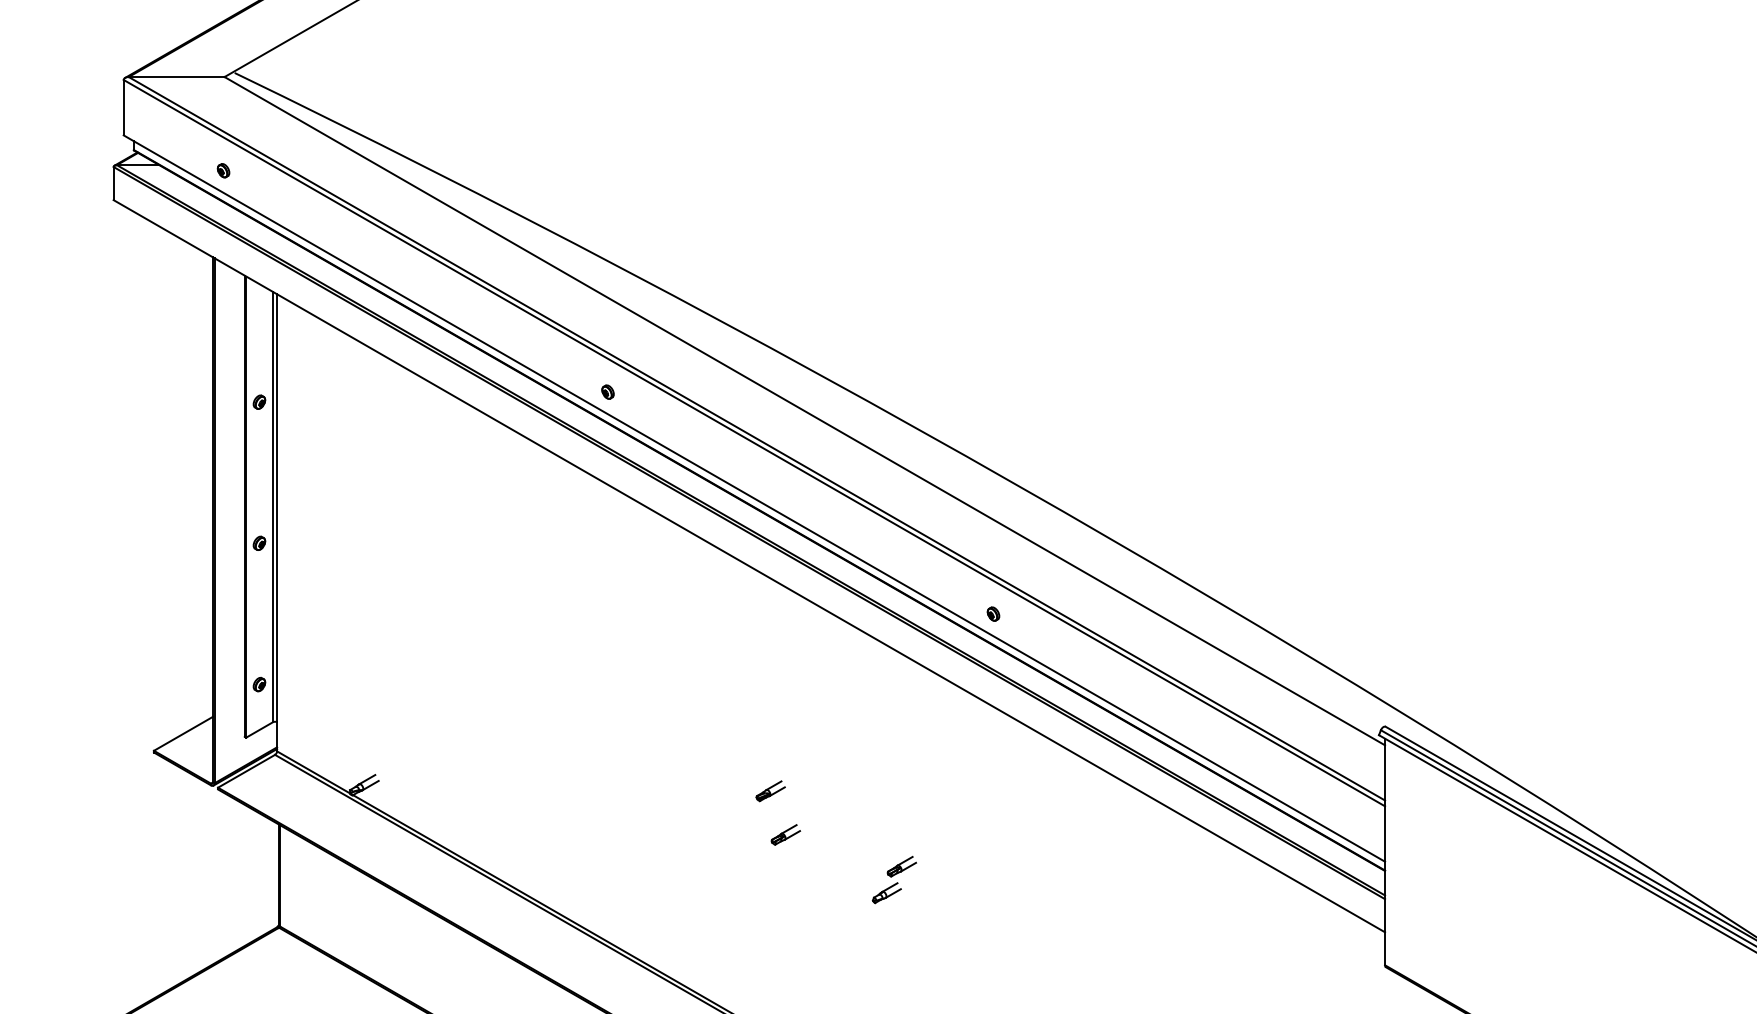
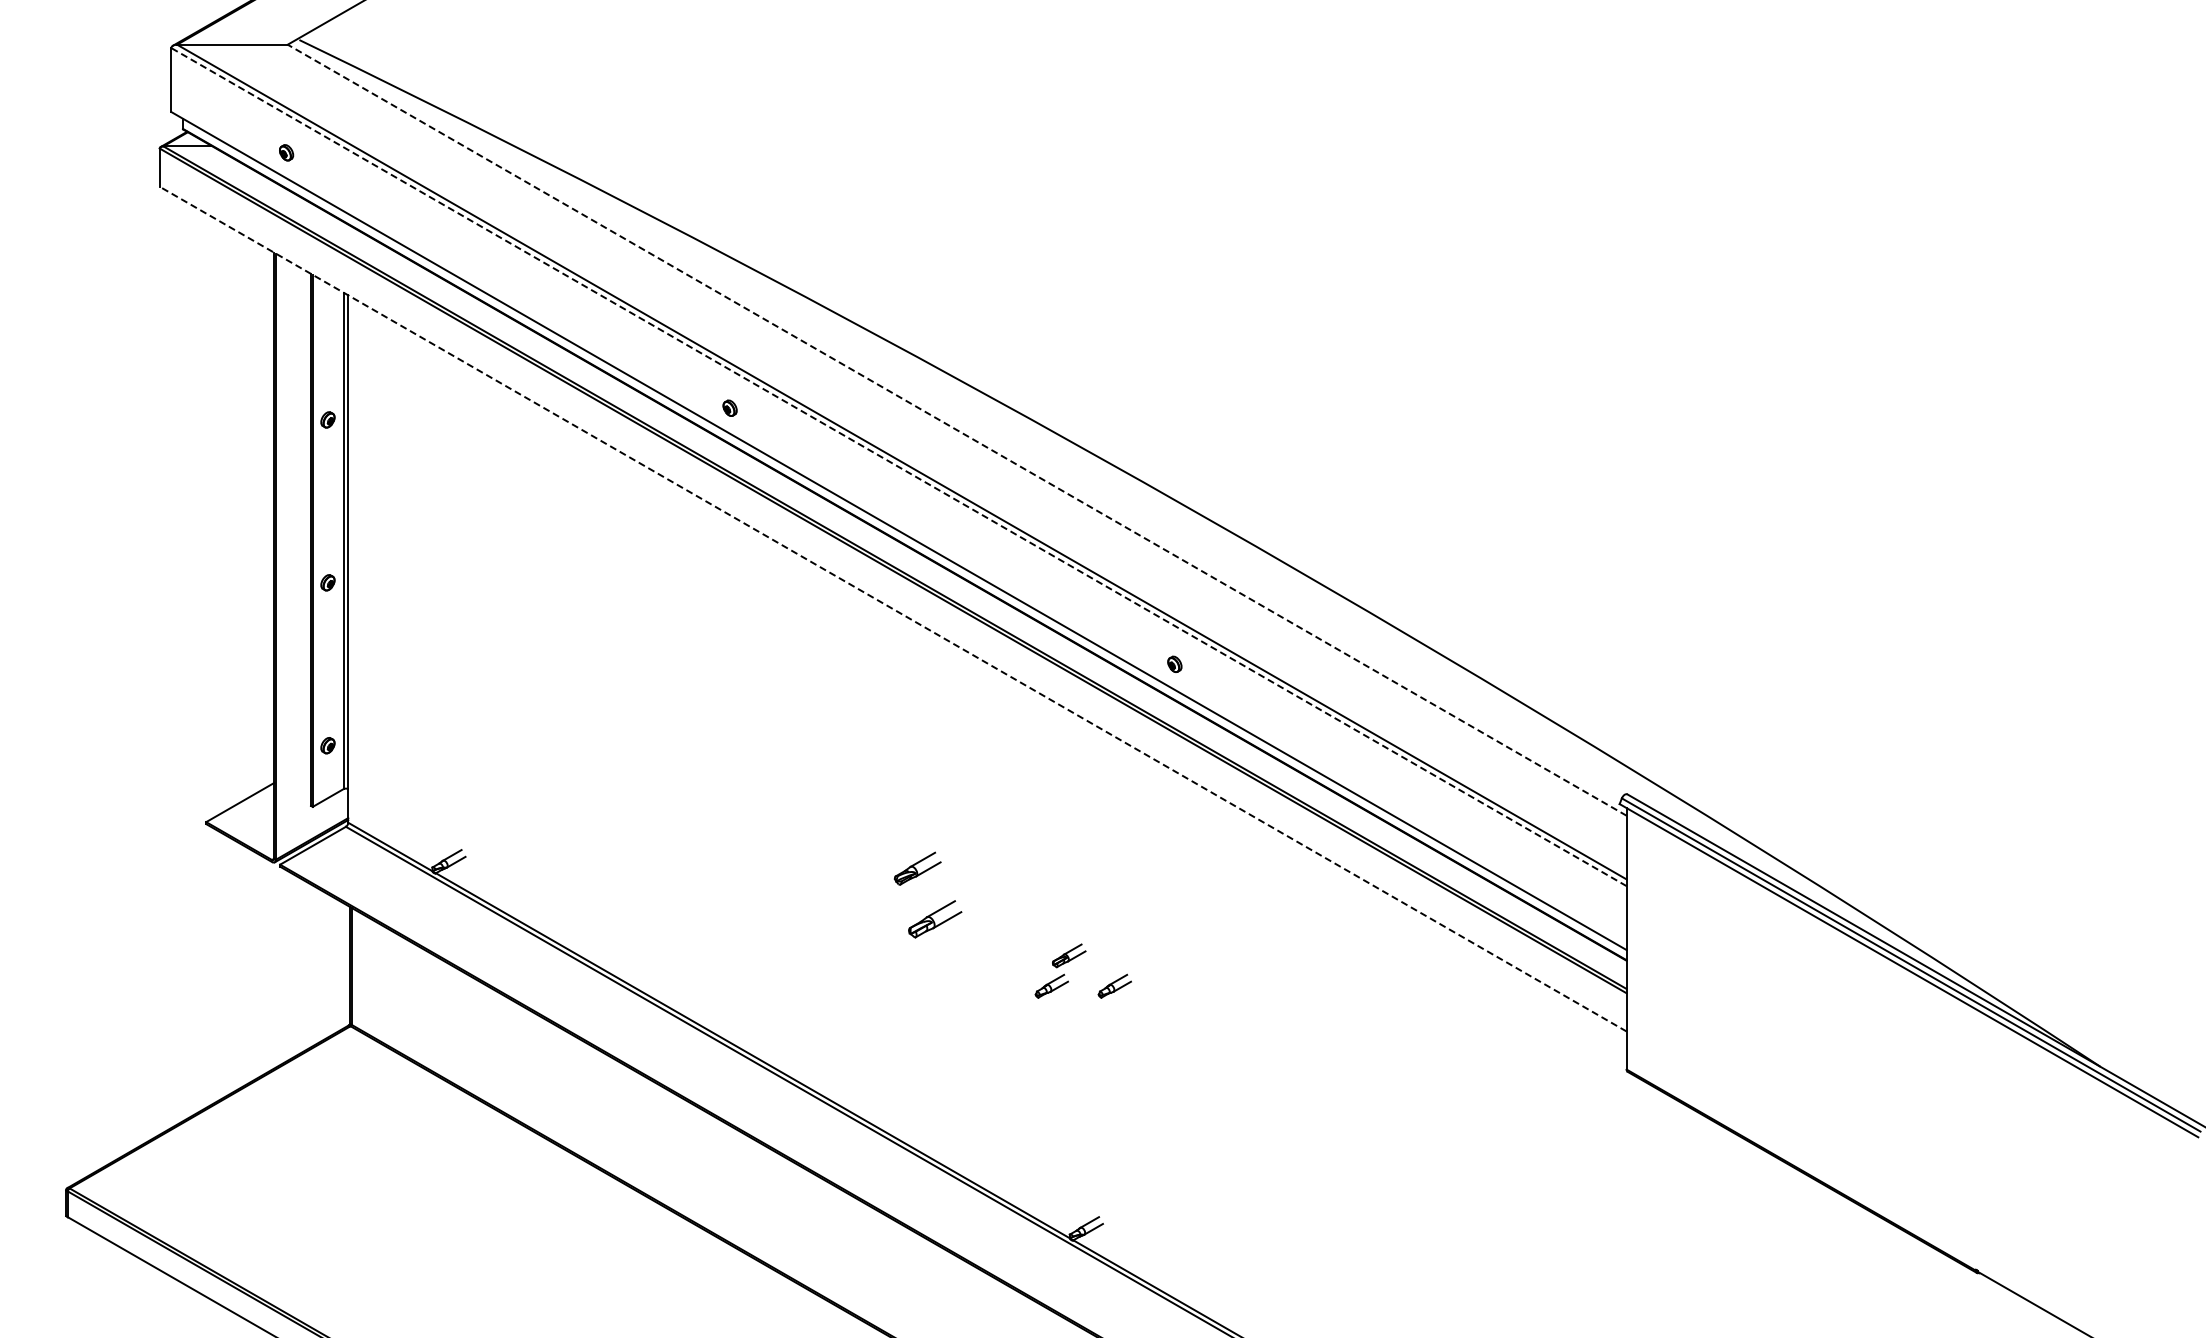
line: (805, 411) -> (957, 430), solid -> dashed
line: (754, 443) -> (899, 467), solid -> dashed
line: (748, 565) -> (892, 608), solid -> dashed
part: (770, 791) -> (917, 868), size x1.4
part: (786, 834) -> (935, 918), size x1.6
part: (941, 892) -> (1114, 985), added

